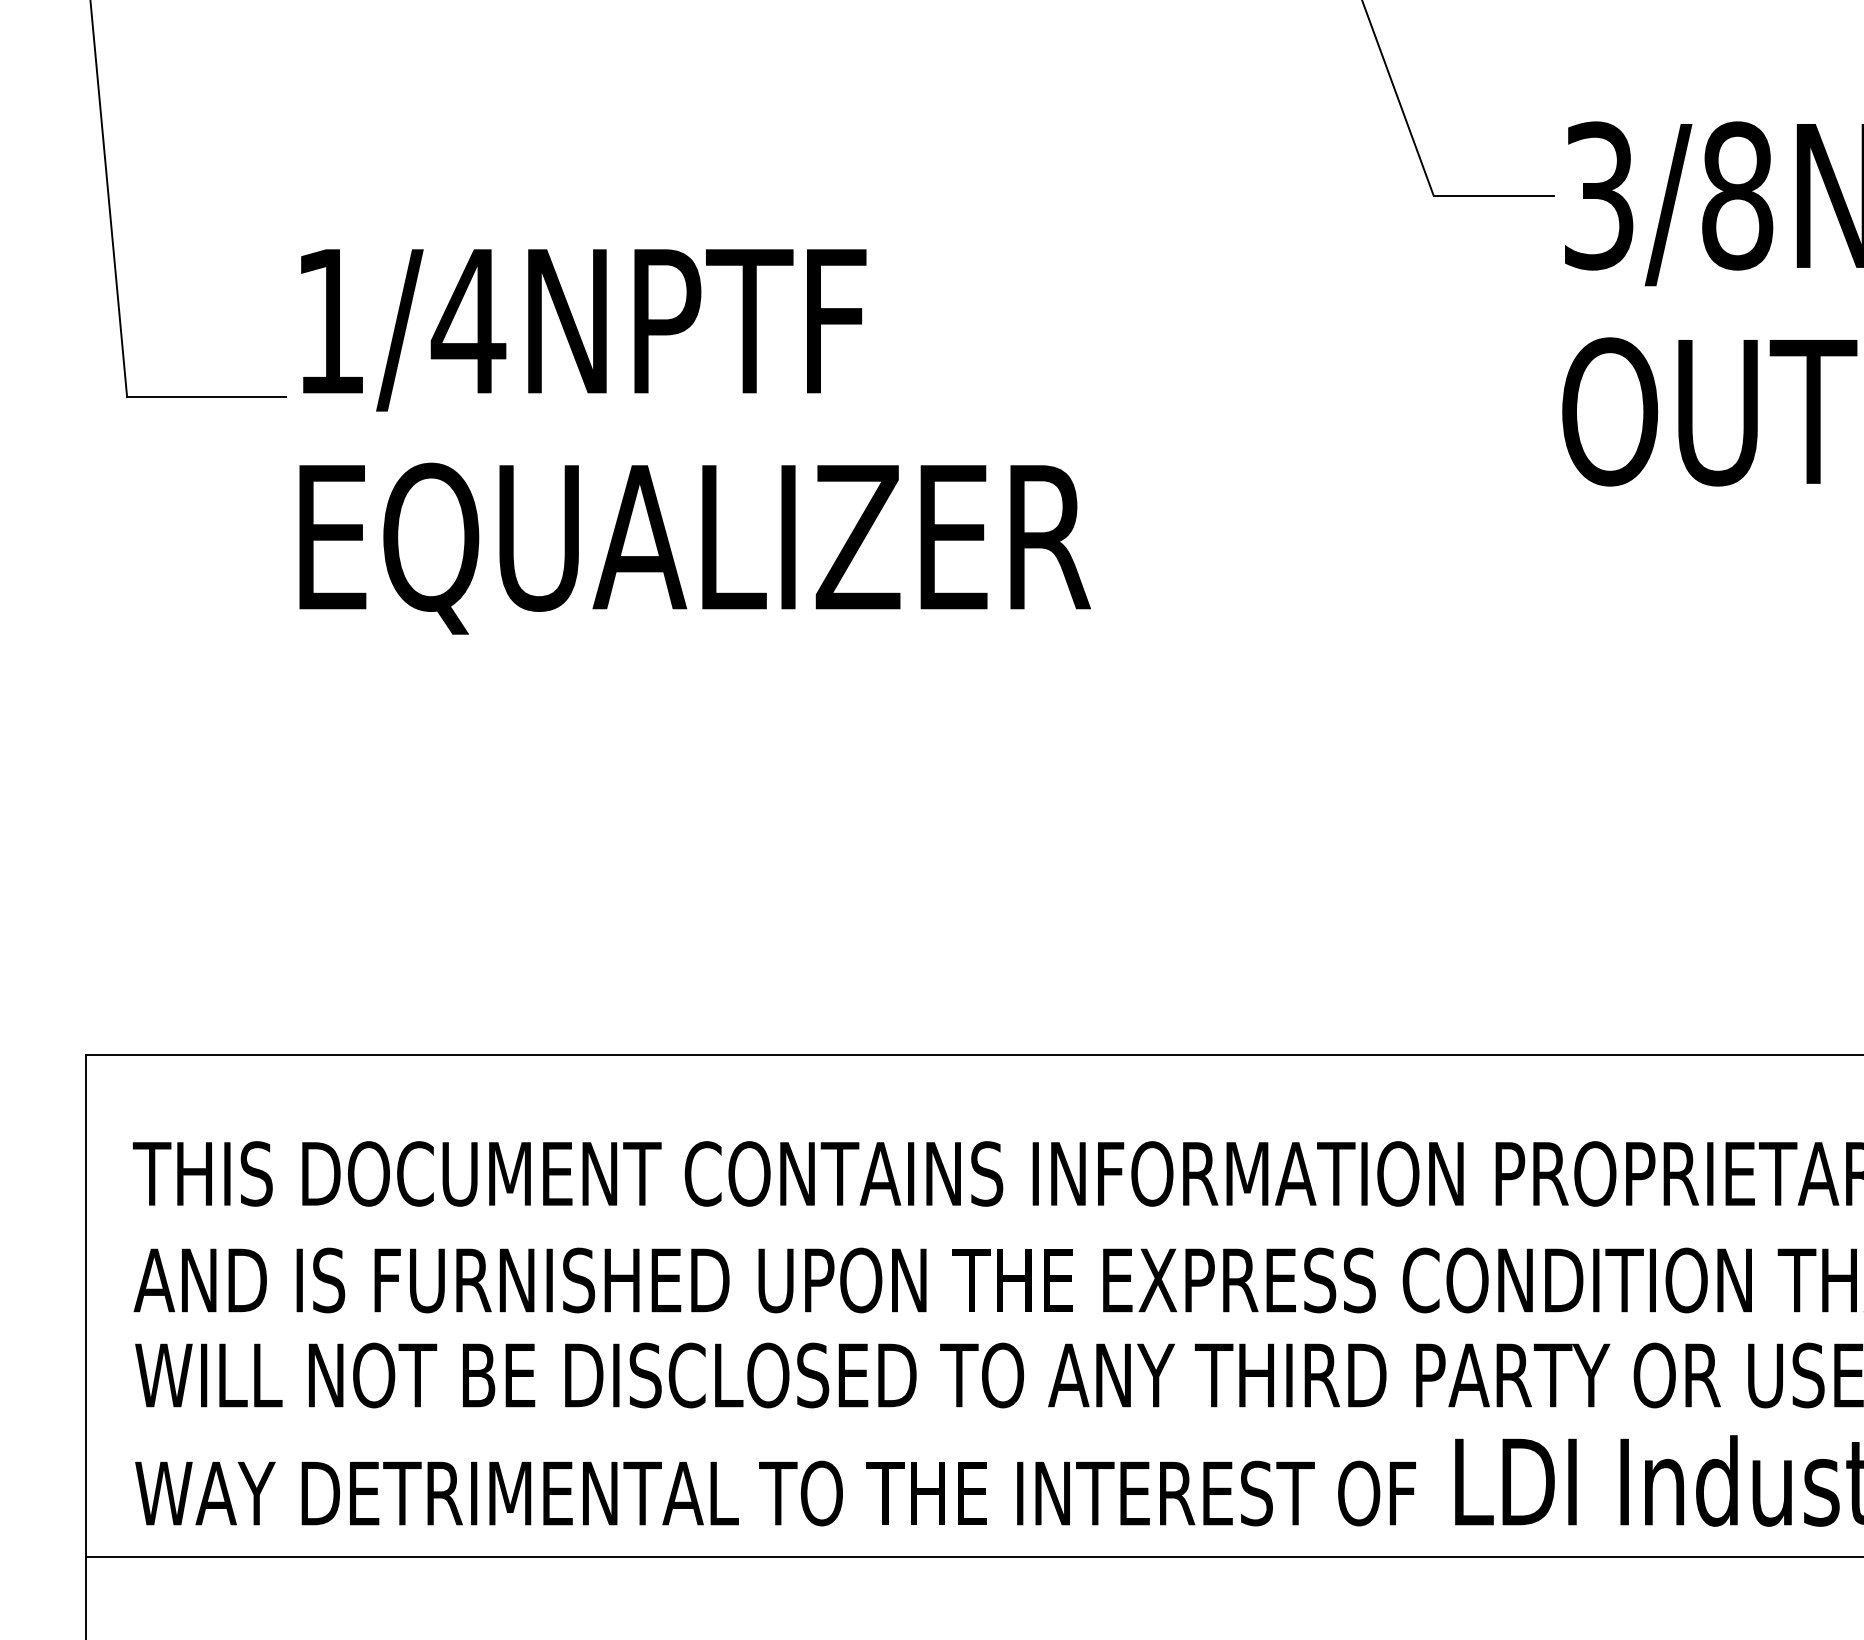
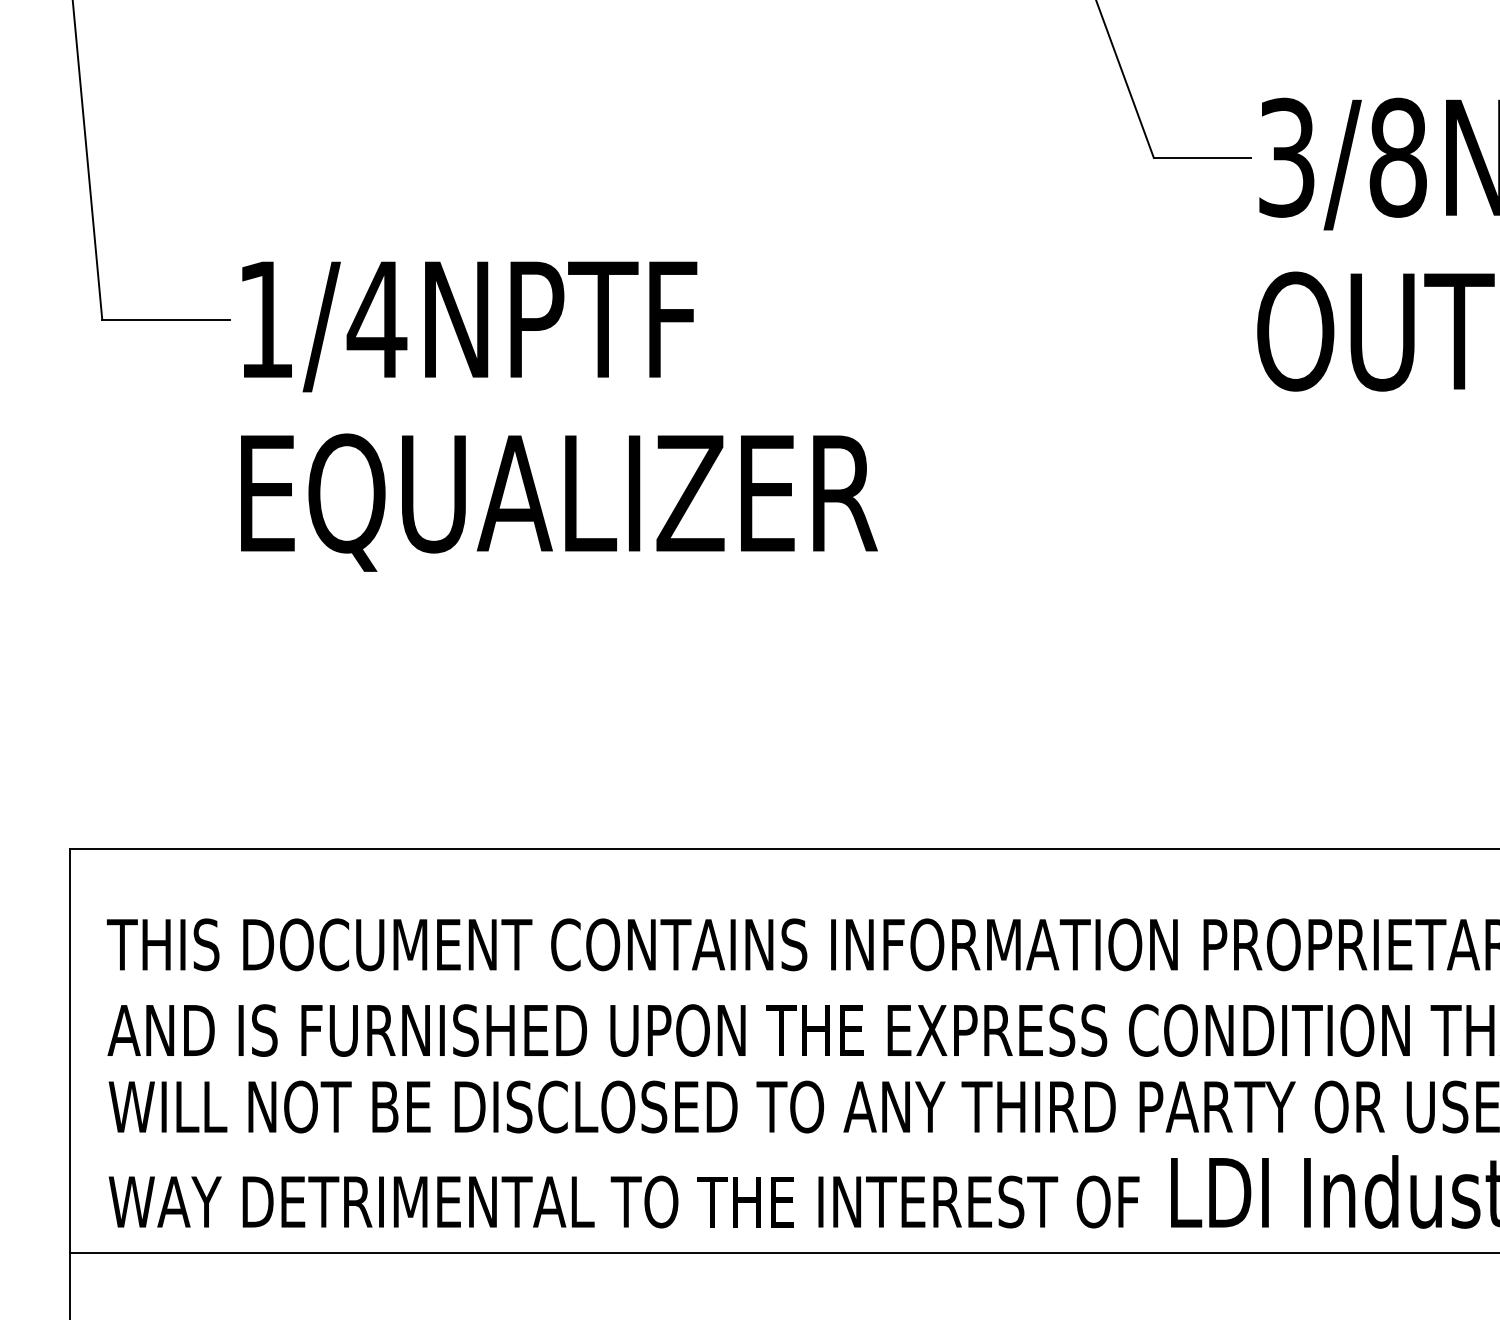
text: (695, 441) -> (559, 416), moved

